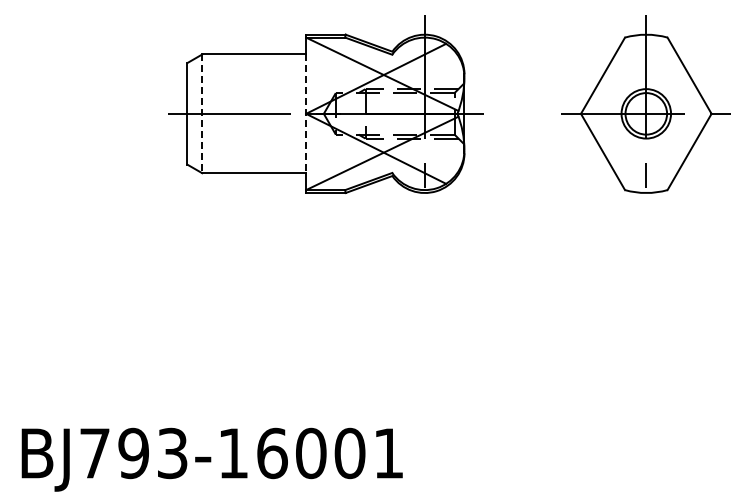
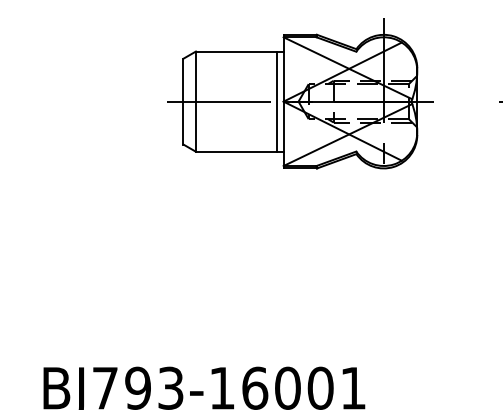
line: (298, 113) -> (277, 101), added
line: (202, 114) -> (196, 102), dashed -> solid
line: (306, 114) -> (283, 102), dashed -> solid

